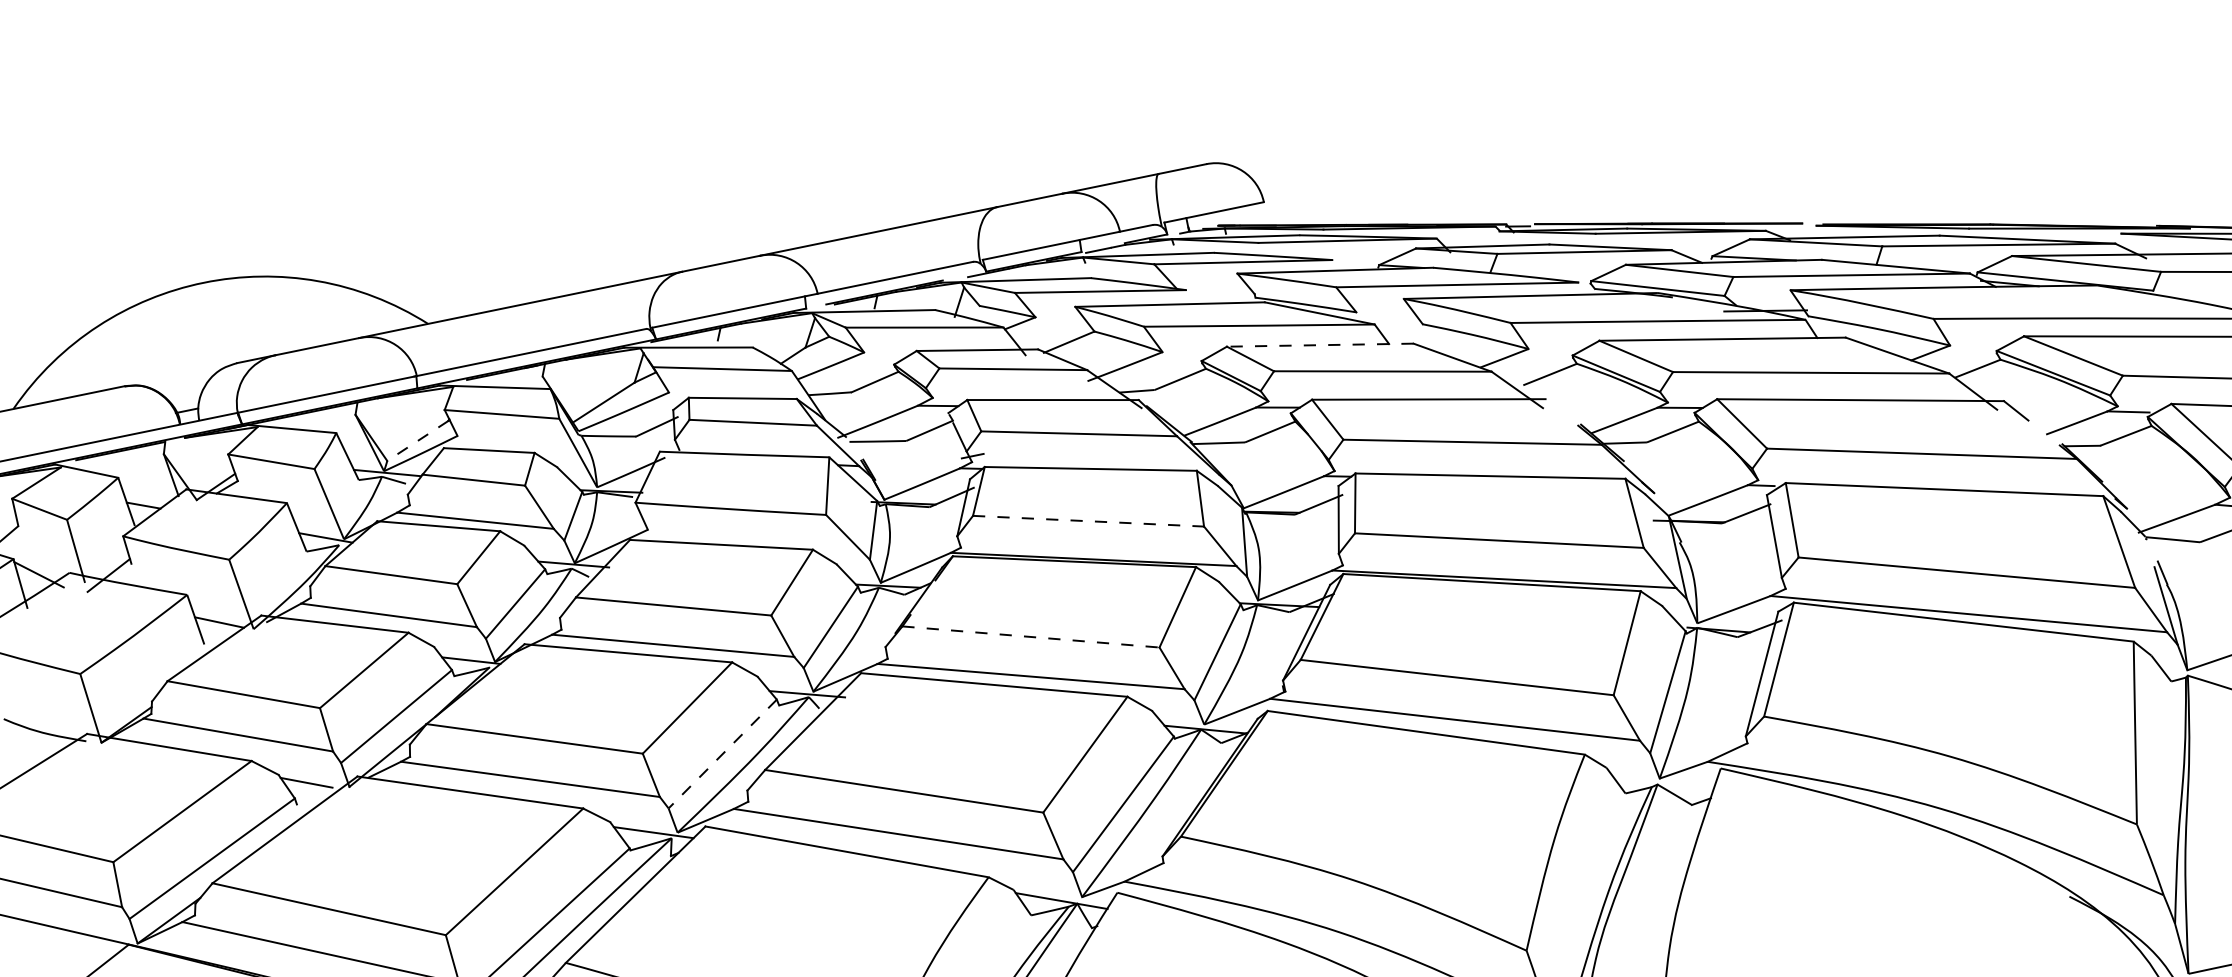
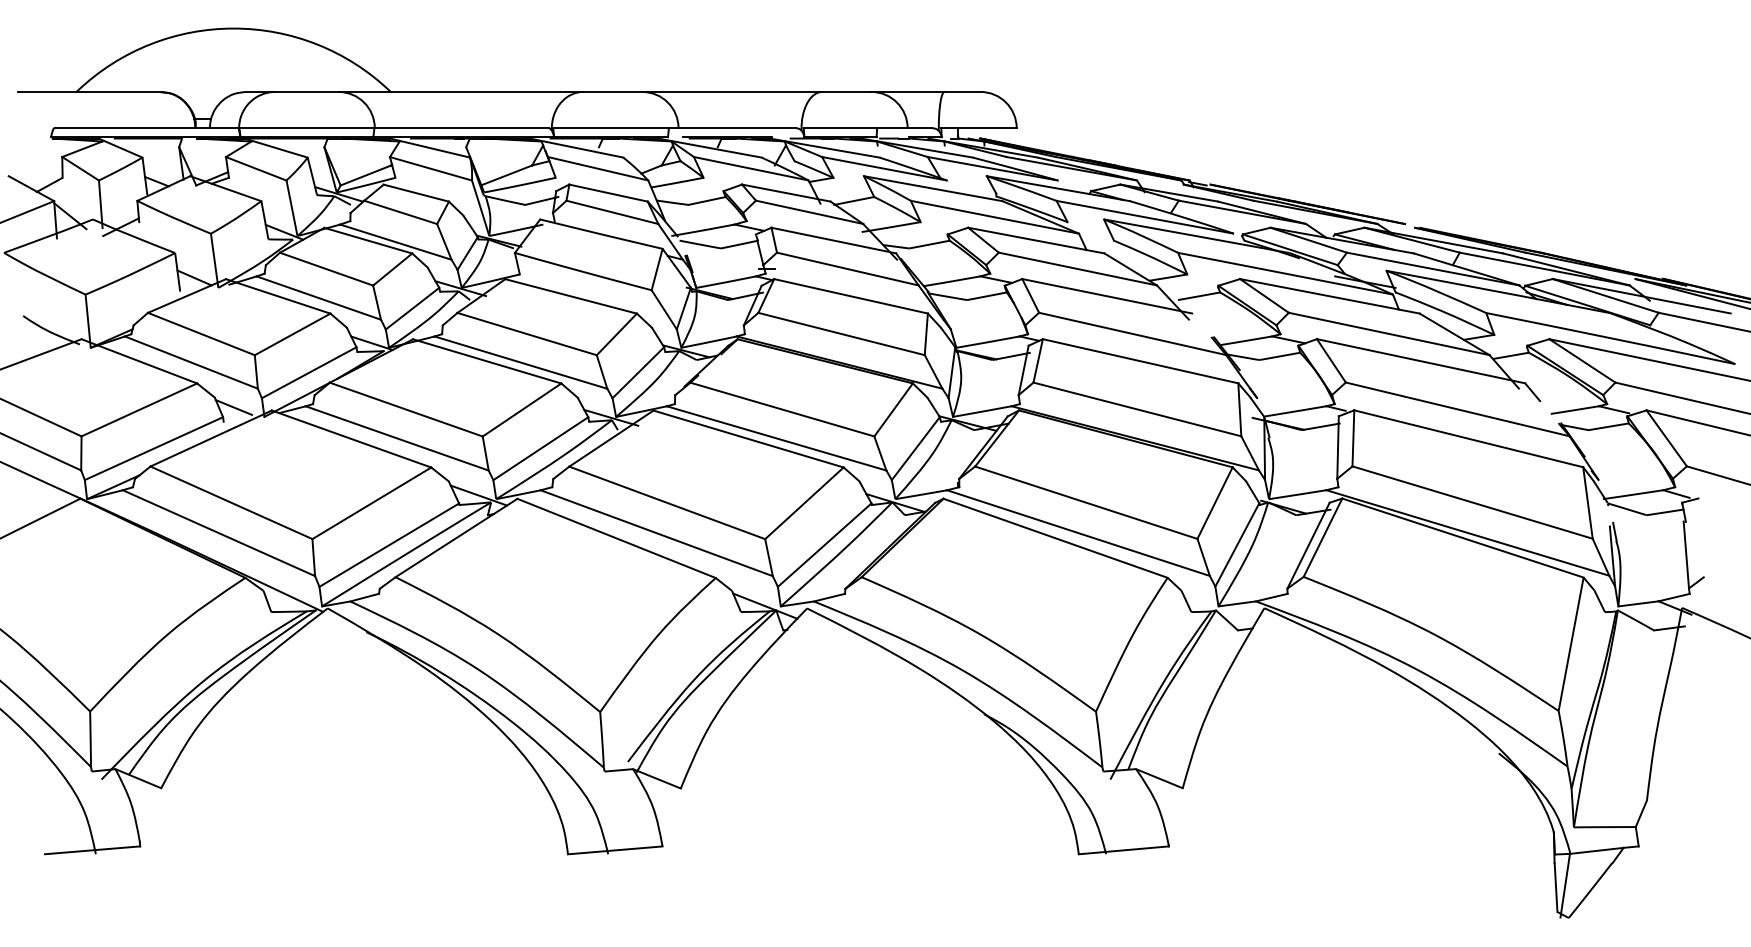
line: (1319, 345) -> (1035, 240), dashed -> solid
line: (417, 441) -> (365, 175), dashed -> solid
line: (1088, 521) -> (841, 334), dashed -> solid
line: (1031, 636) -> (782, 409), dashed -> solid
line: (722, 753) -> (540, 448), dashed -> solid

